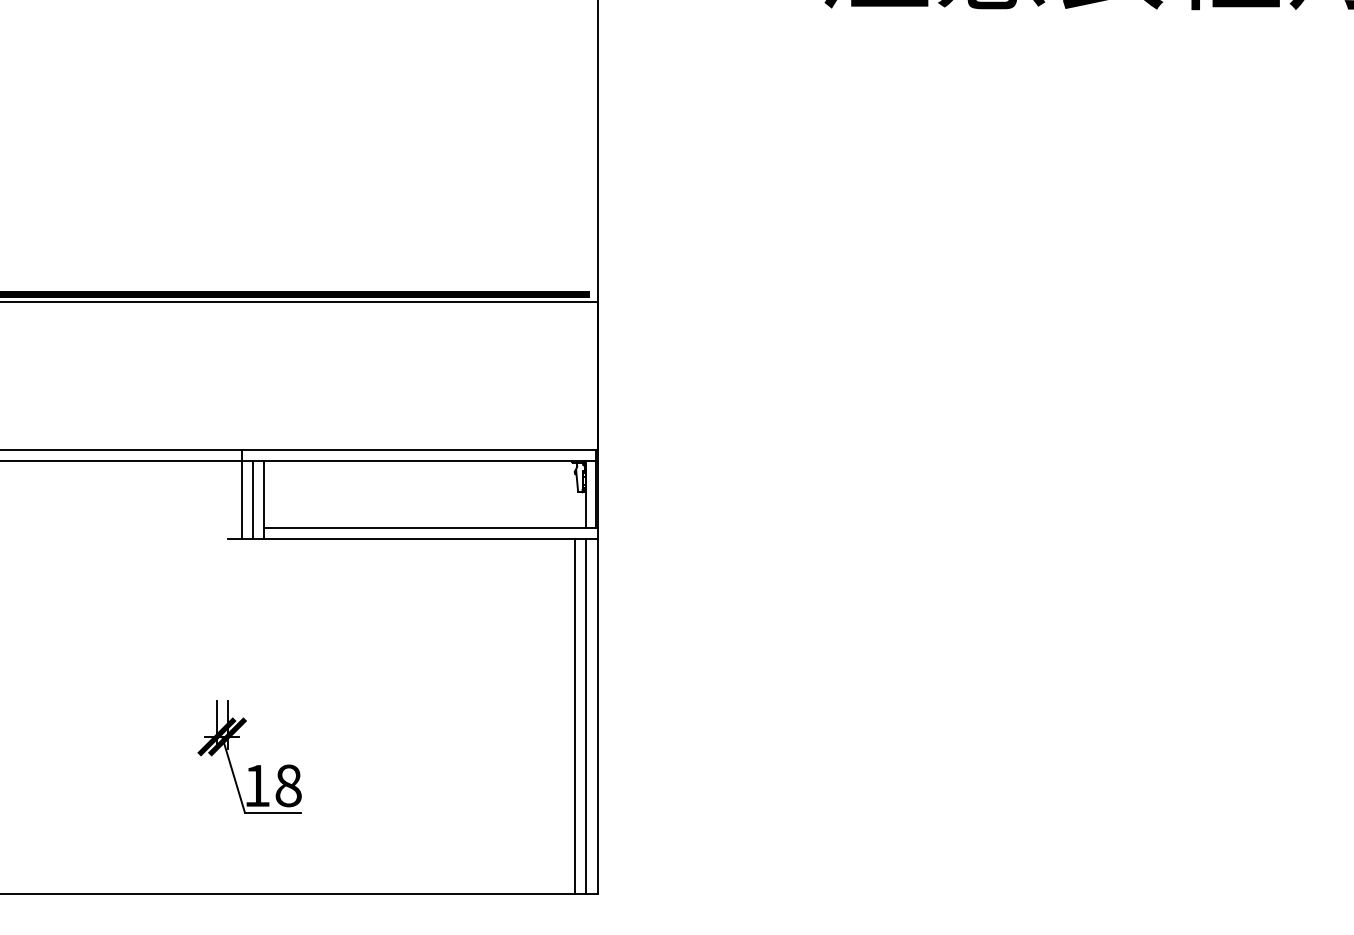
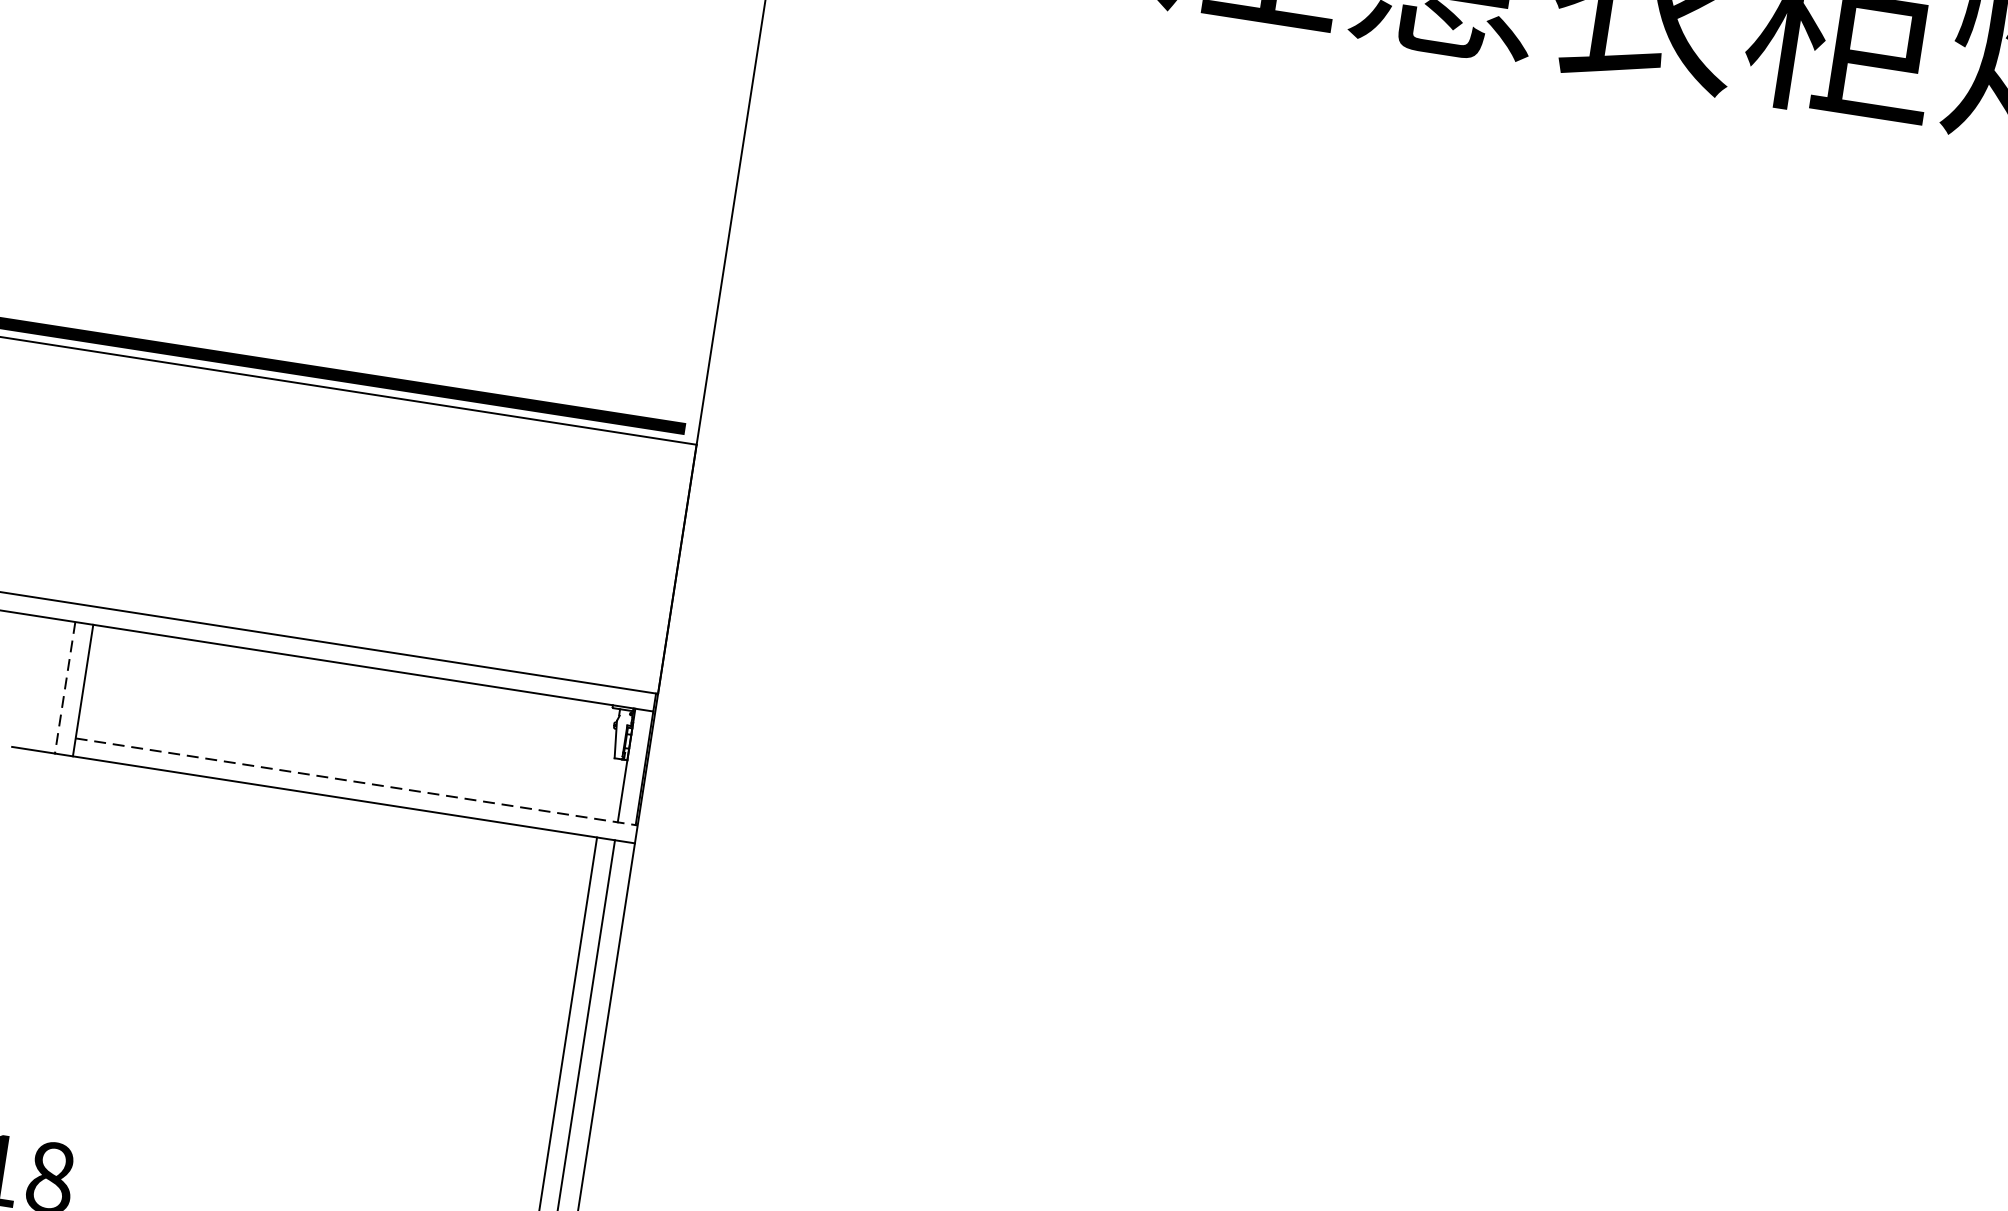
line: (242, 494) -> (48, 675), removed
line: (253, 500) -> (65, 688), solid -> dashed
line: (430, 528) -> (356, 781), solid -> dashed

